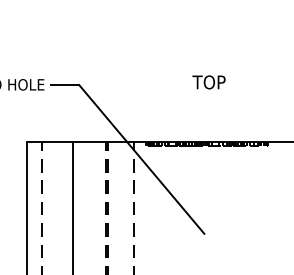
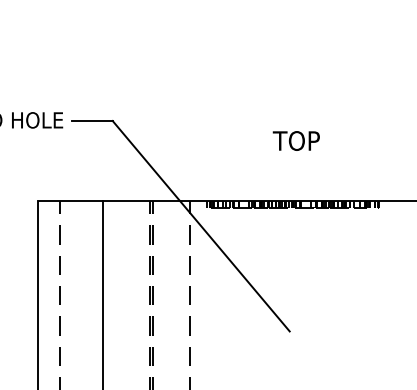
text: (208, 82) -> (295, 141), moved

